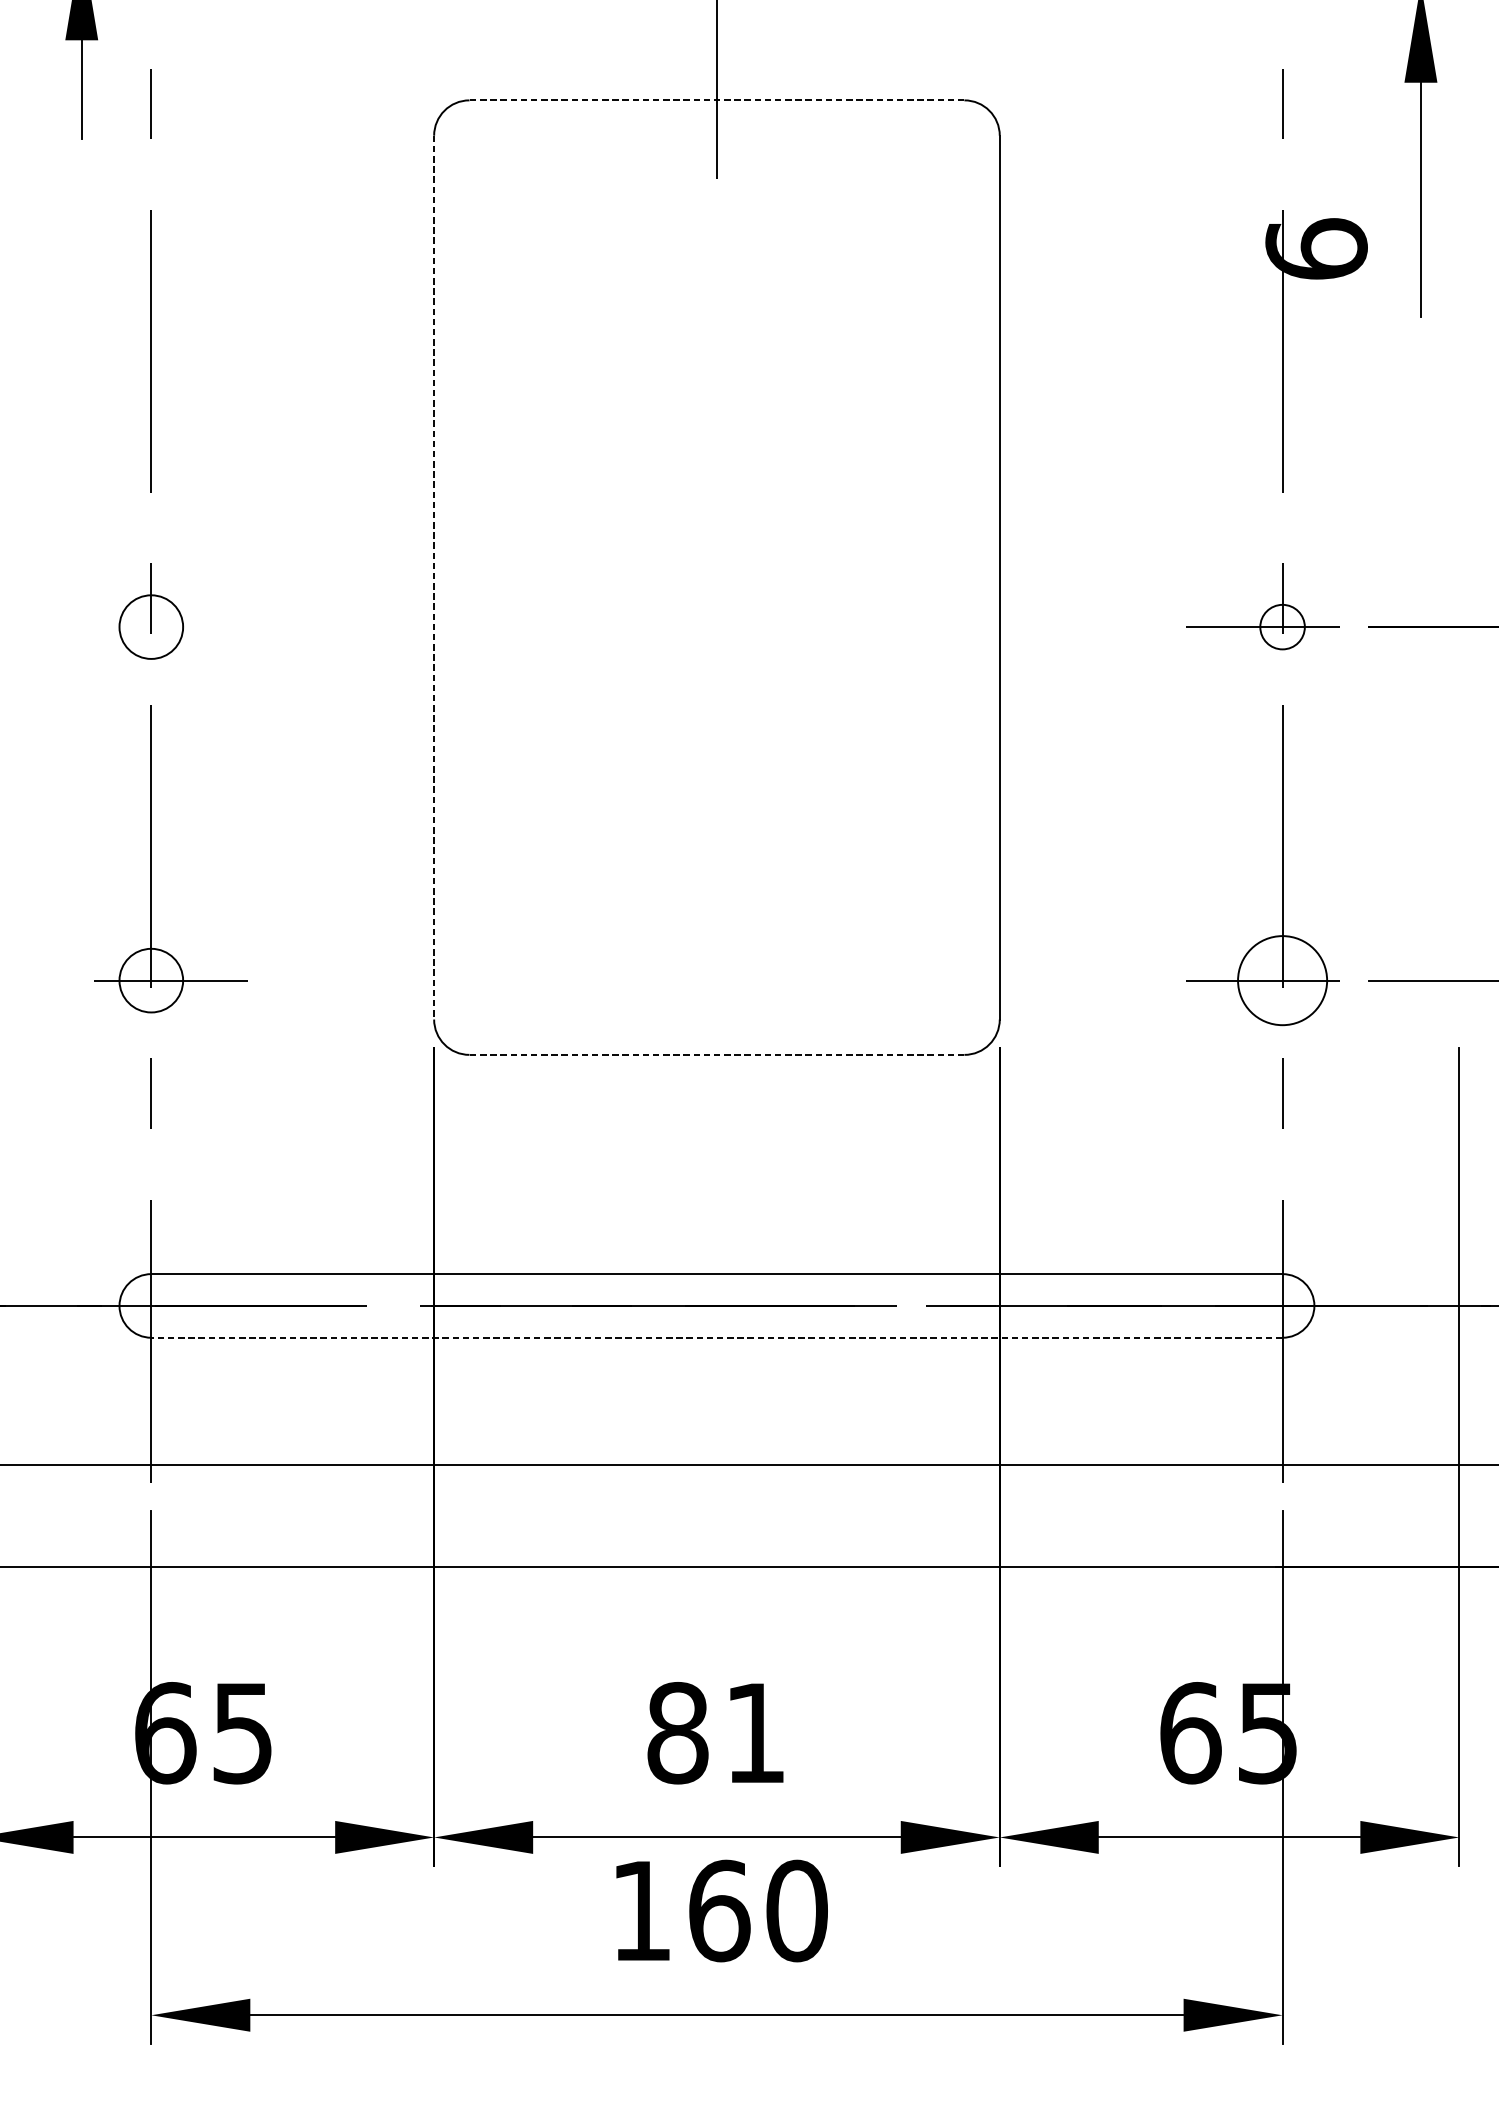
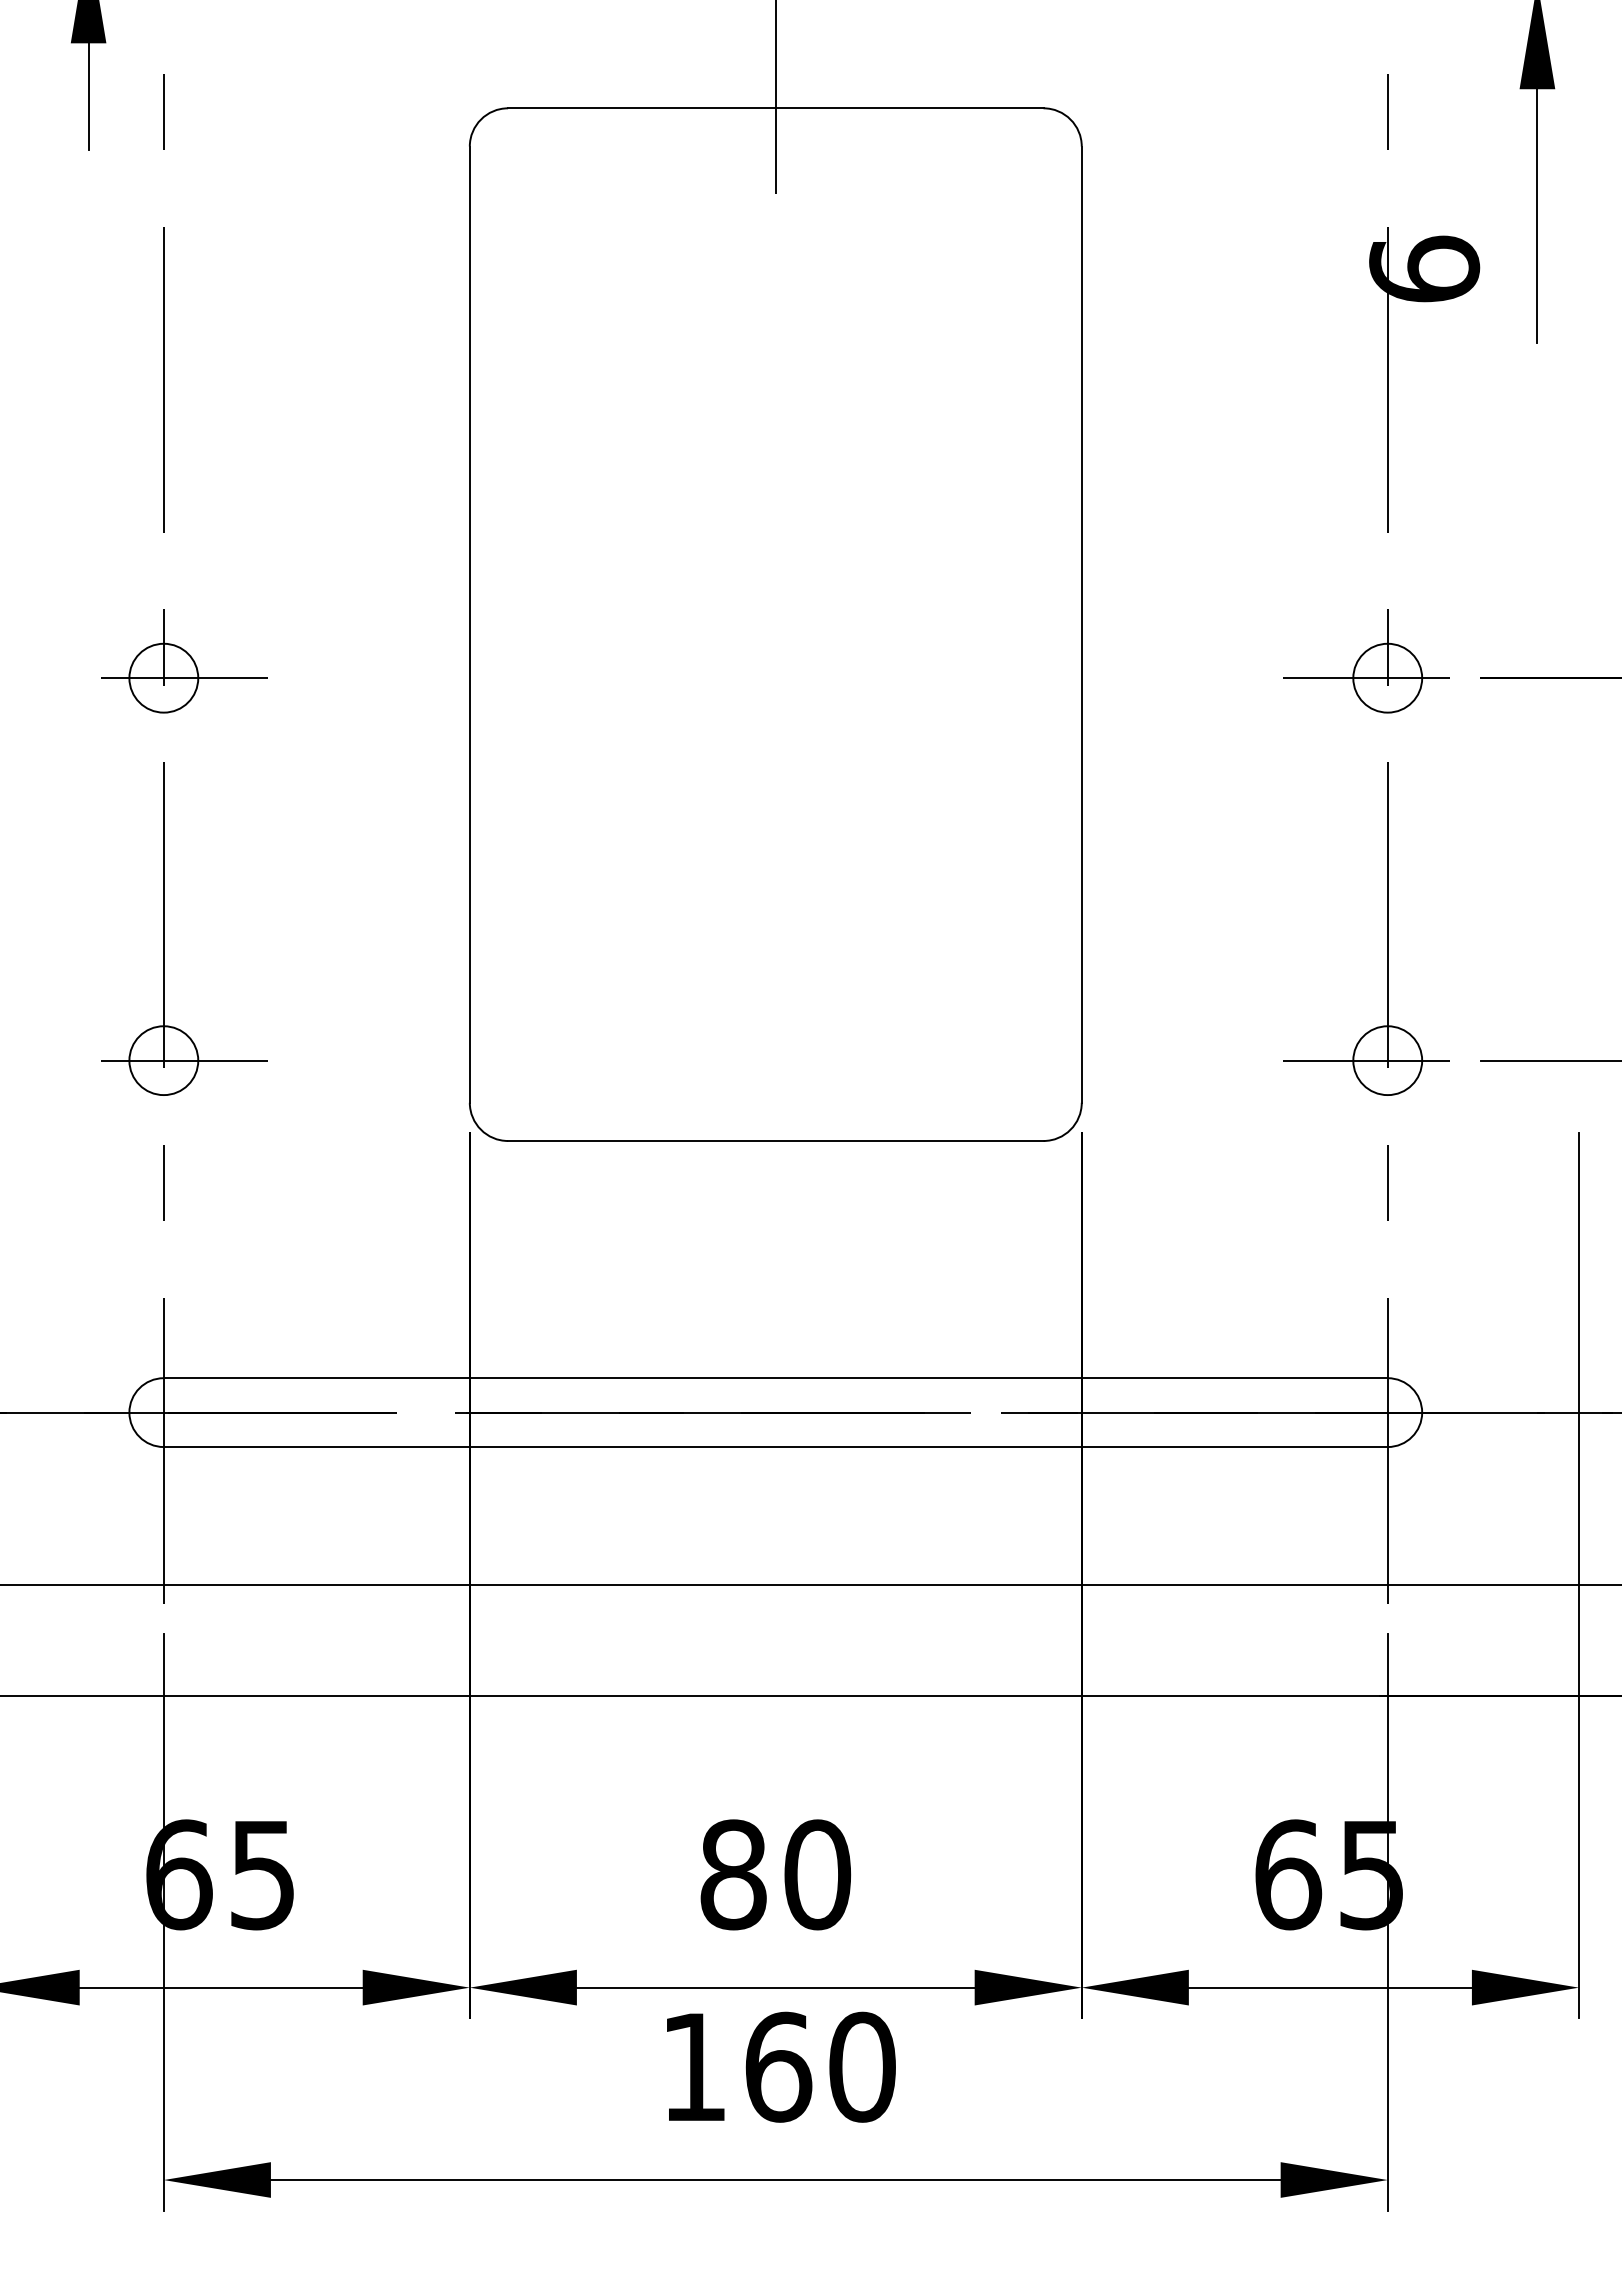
line: (716, 100) -> (775, 108), dashed -> solid
line: (433, 578) -> (469, 625), dashed -> solid
circle: (1282, 626) -> (1387, 677), size x1.43
line: (170, 627) -> (184, 678), added
circle: (1282, 980) -> (1387, 1060), size x0.71
line: (716, 1055) -> (775, 1141), dashed -> solid
line: (716, 1338) -> (775, 1447), dashed -> solid
text: (755, 1732) -> (817, 1874), 81 -> 80

